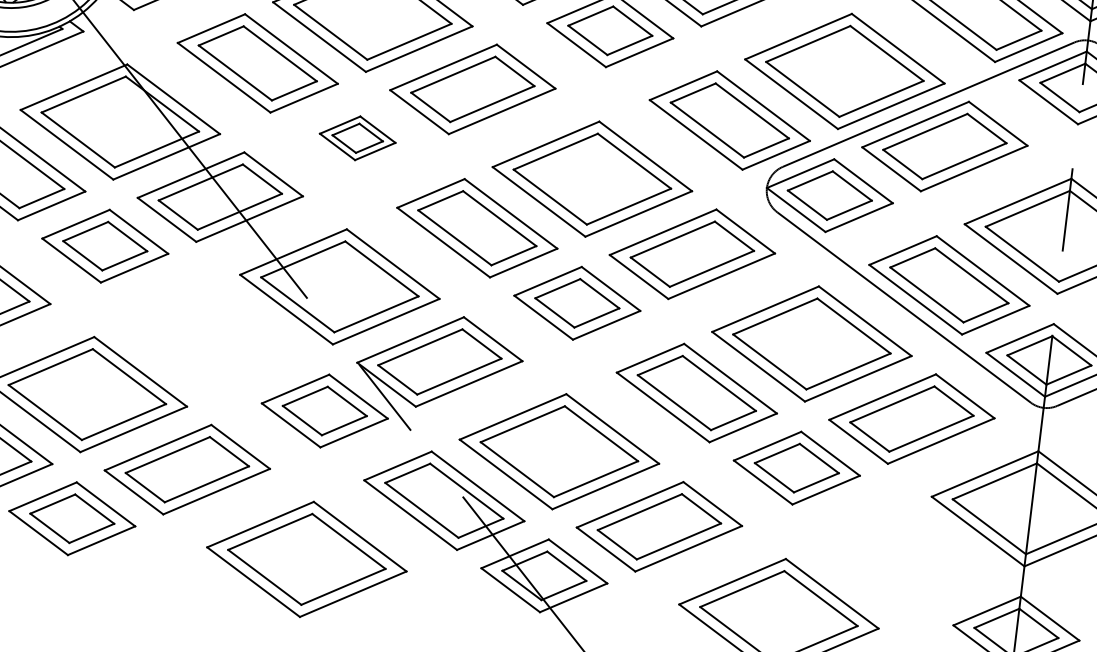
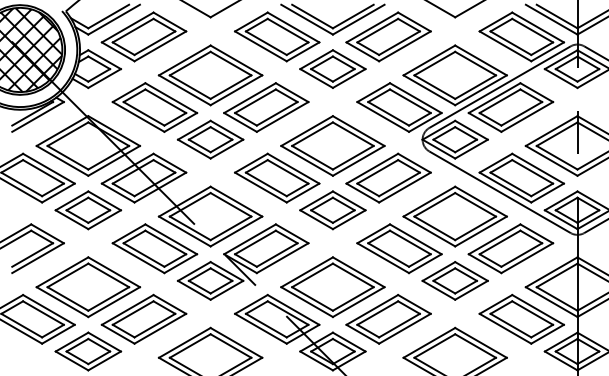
part: (357, 138) -> (210, 139), size x1.67
part: (224, 335) -> (154, 248), added
part: (916, 556) -> (521, 318), added

